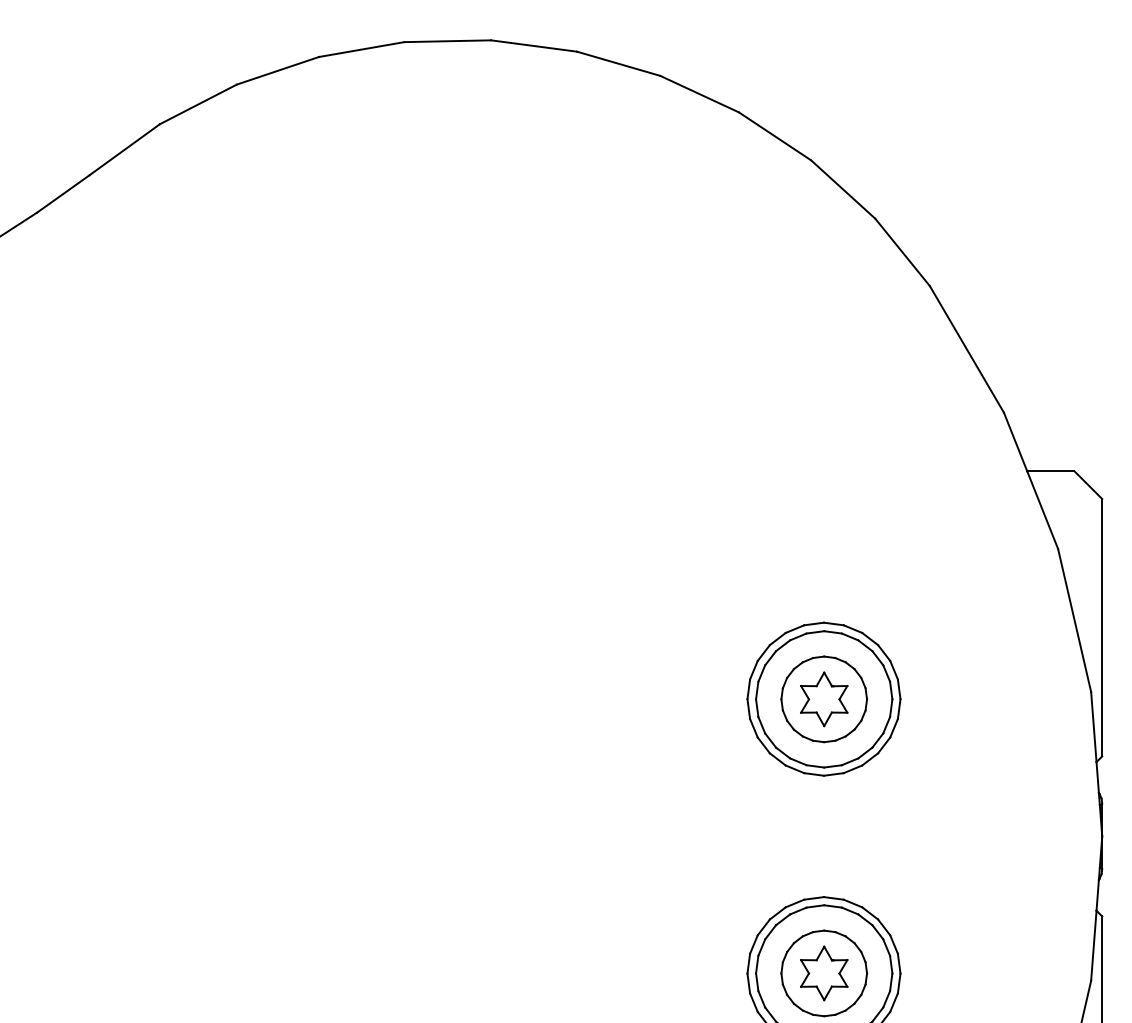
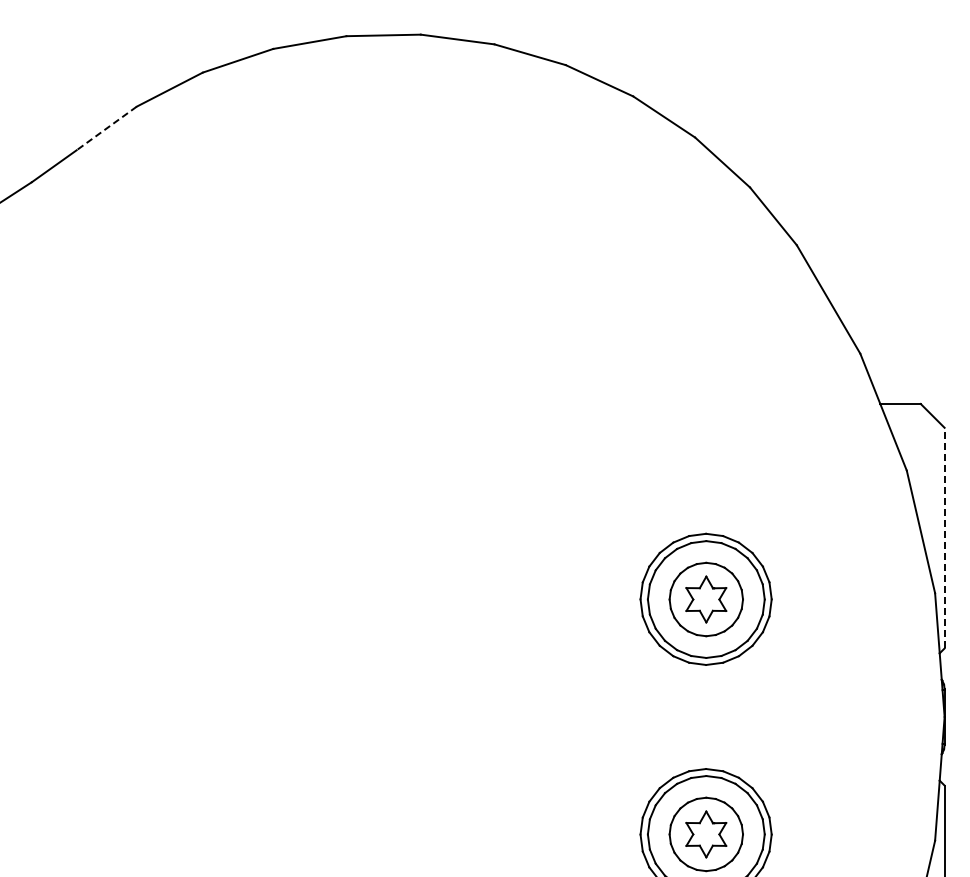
line: (124, 149) -> (106, 128), solid -> dashed
line: (1102, 627) -> (944, 537), solid -> dashed

